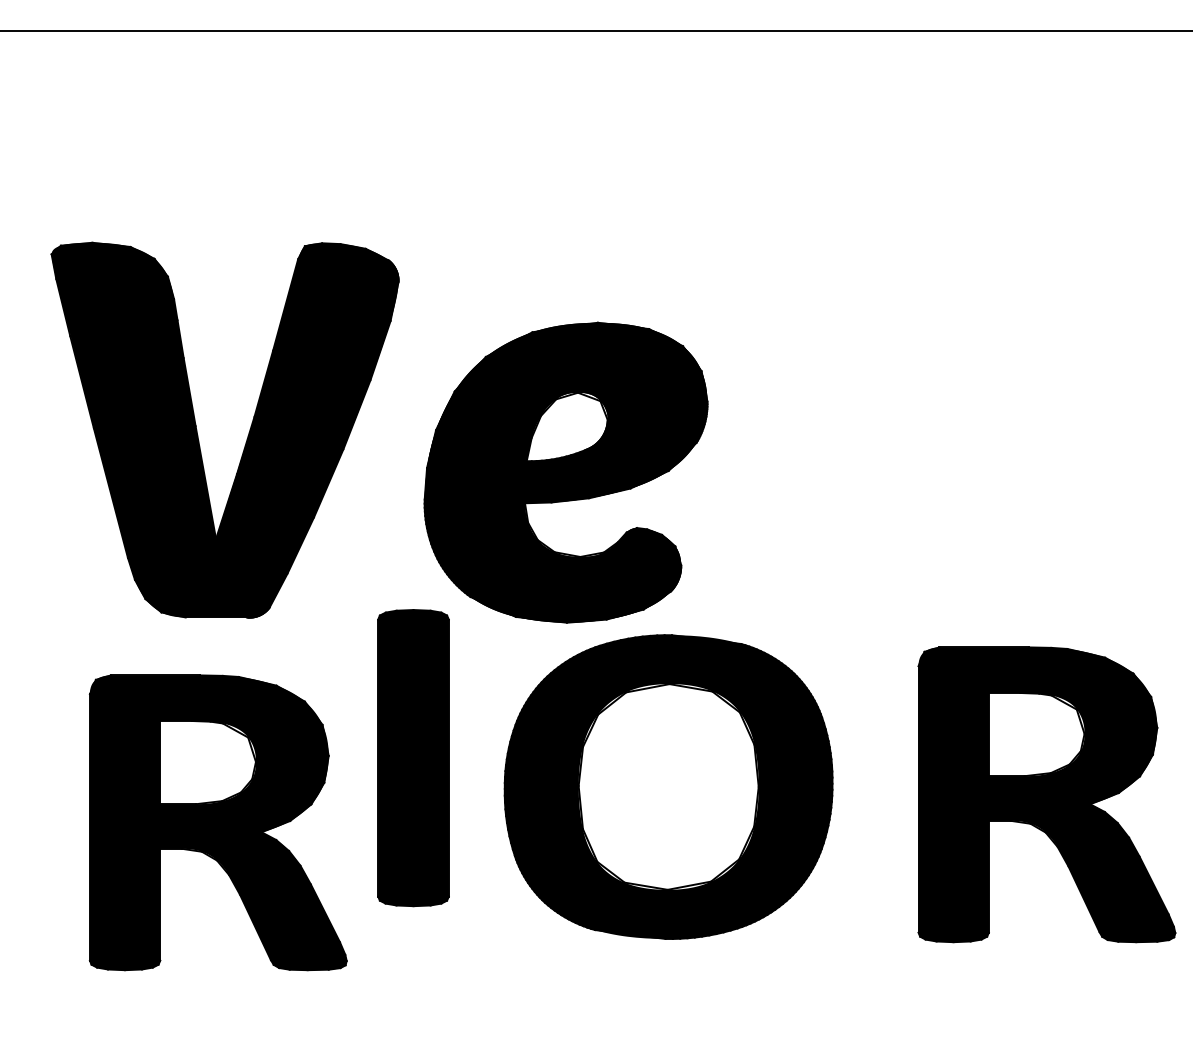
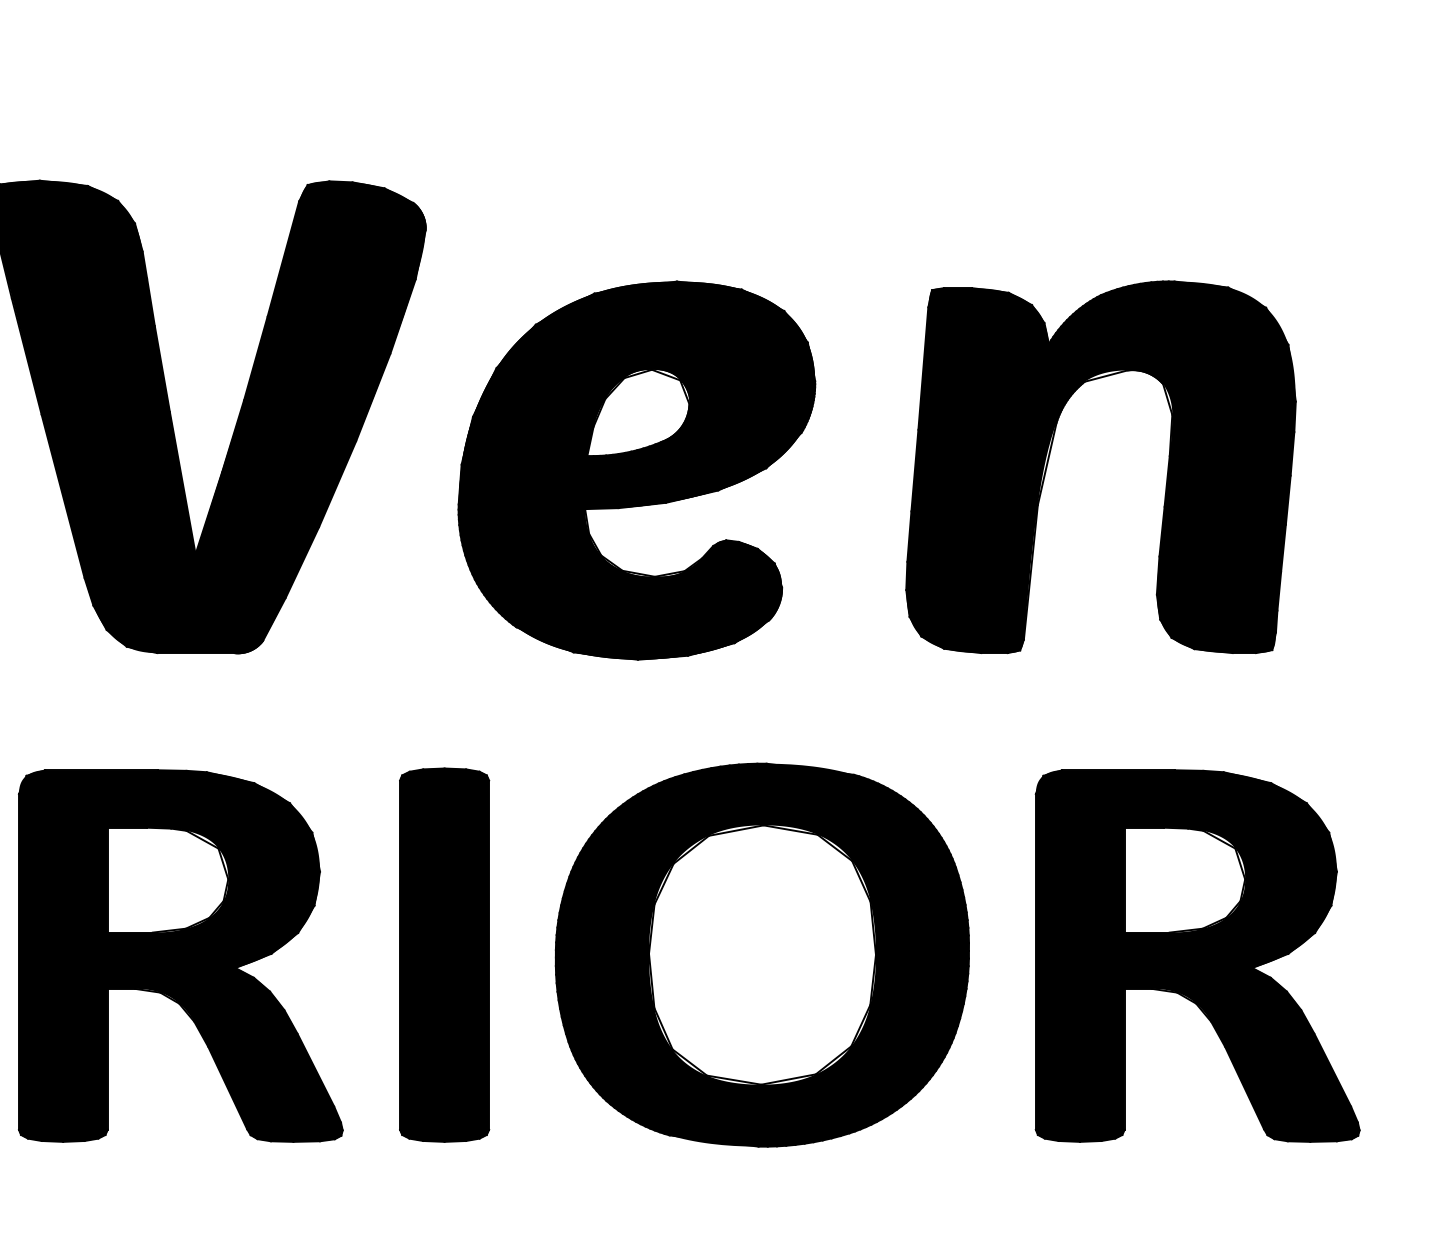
part: (894, 459) -> (1050, 453), added
part: (413, 758) -> (444, 955), moved
part: (668, 786) -> (762, 954), moved
part: (1046, 794) -> (1197, 955), moved
part: (217, 822) -> (179, 955), moved

